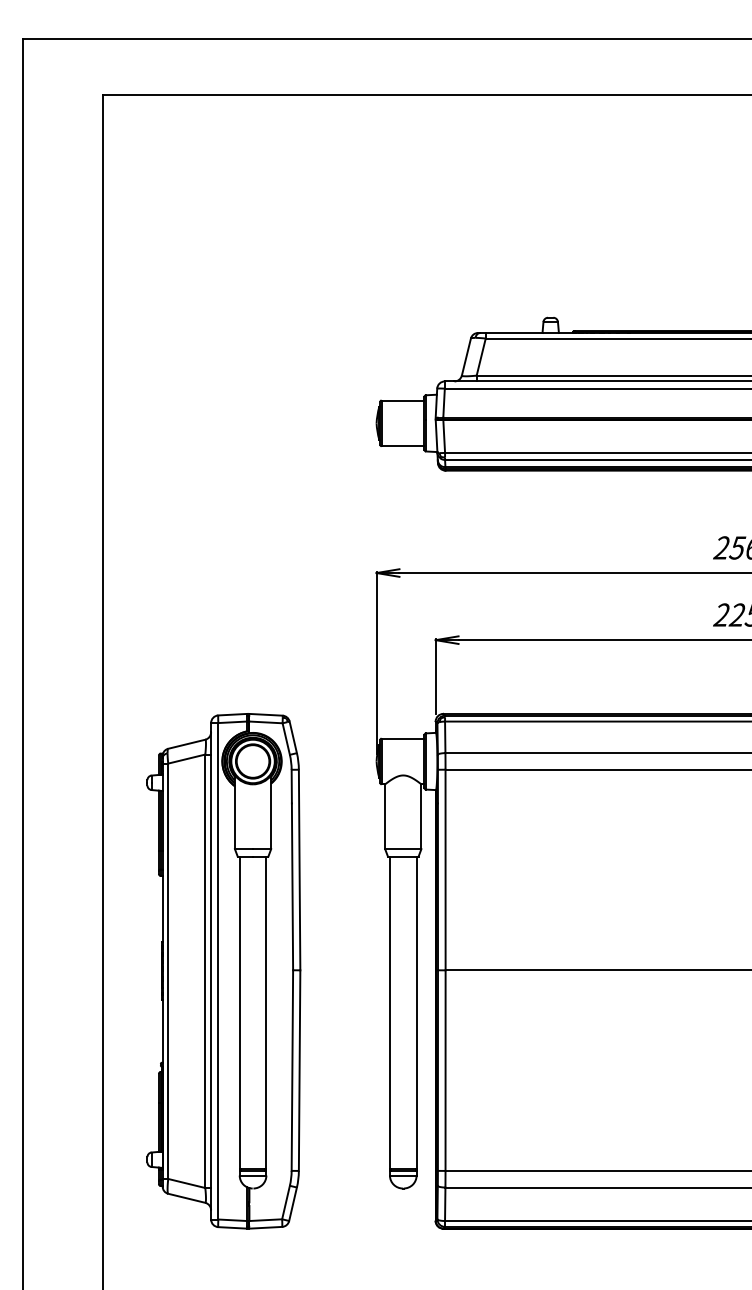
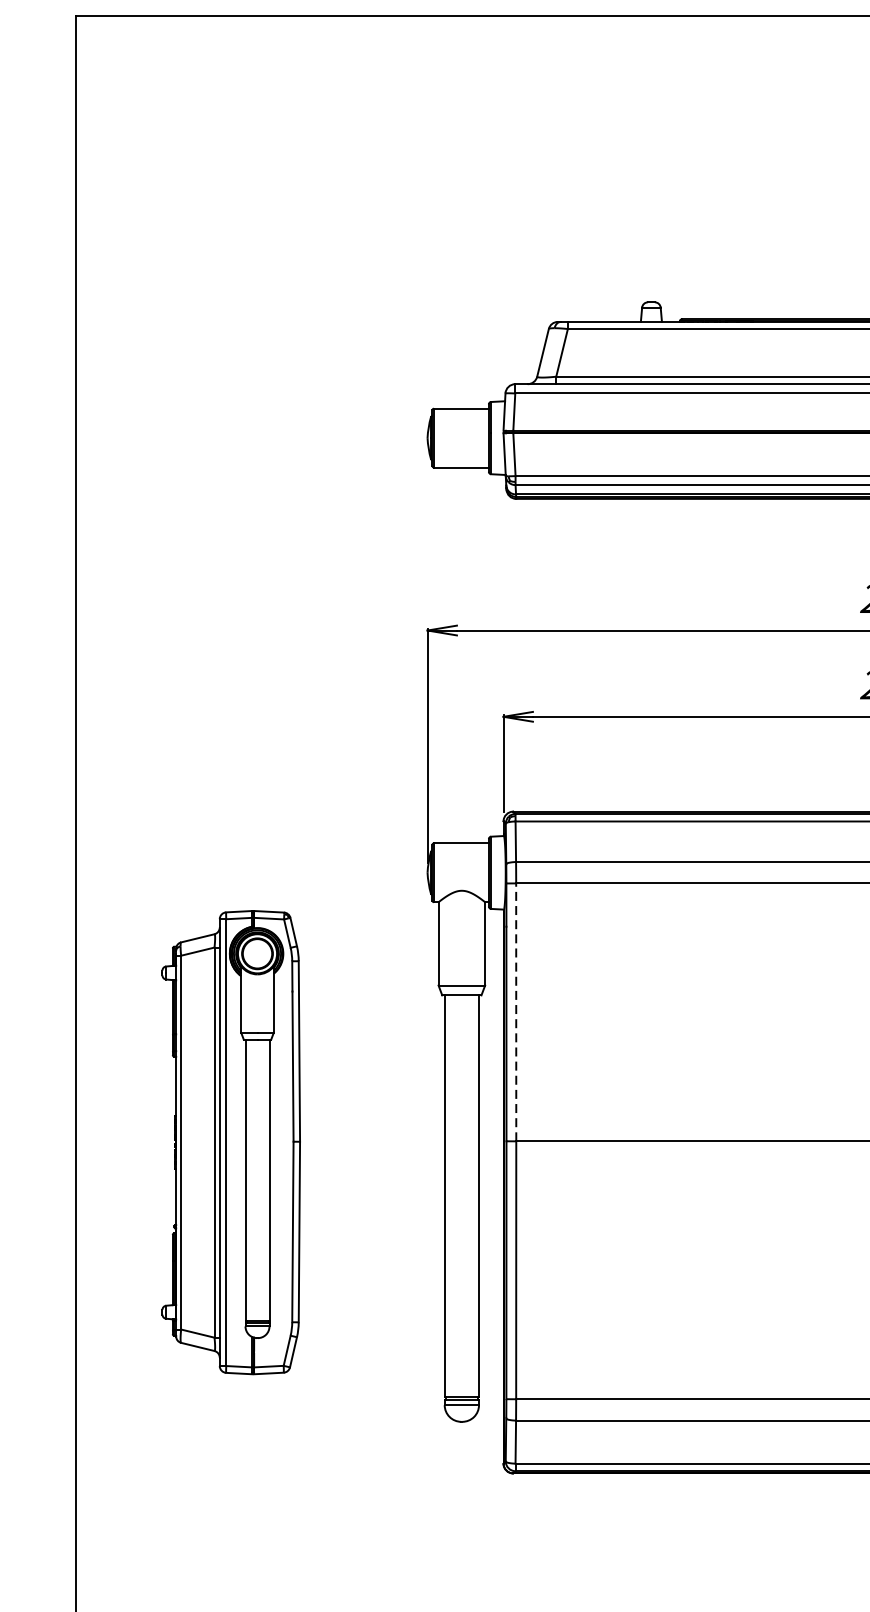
line: (445, 869) -> (516, 1011), solid -> dashed
part: (223, 971) -> (230, 1142), size x0.7

